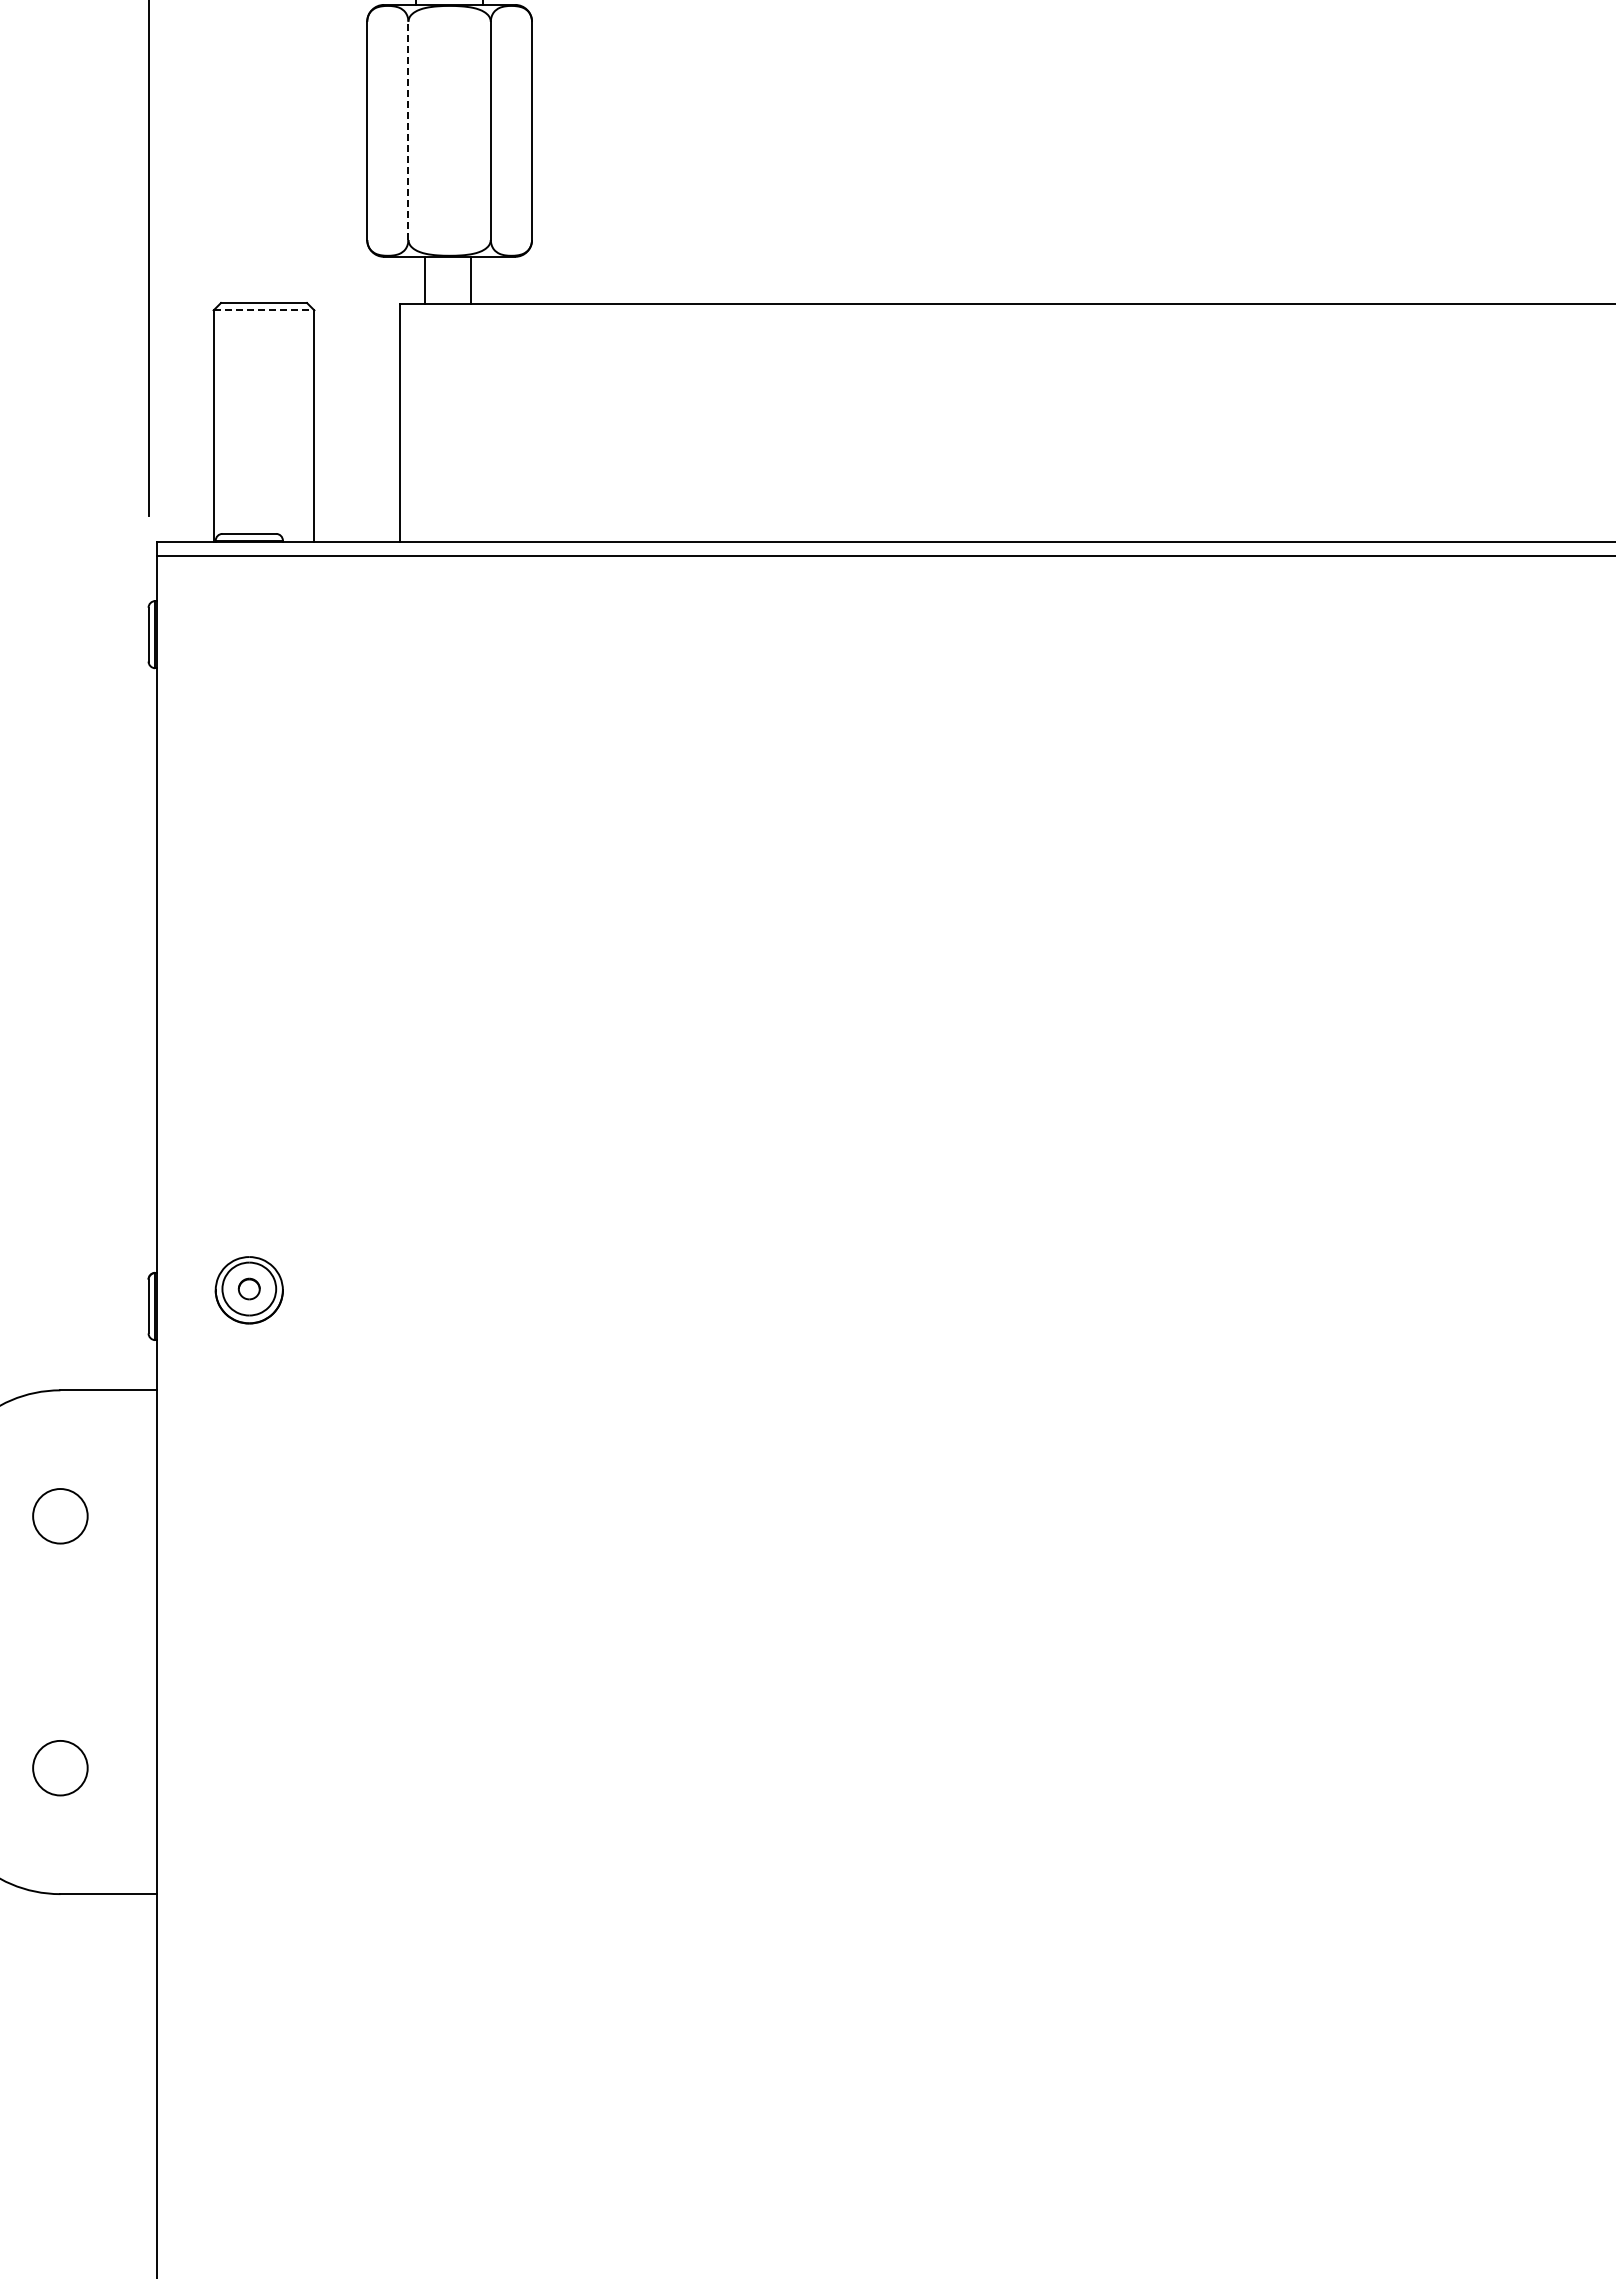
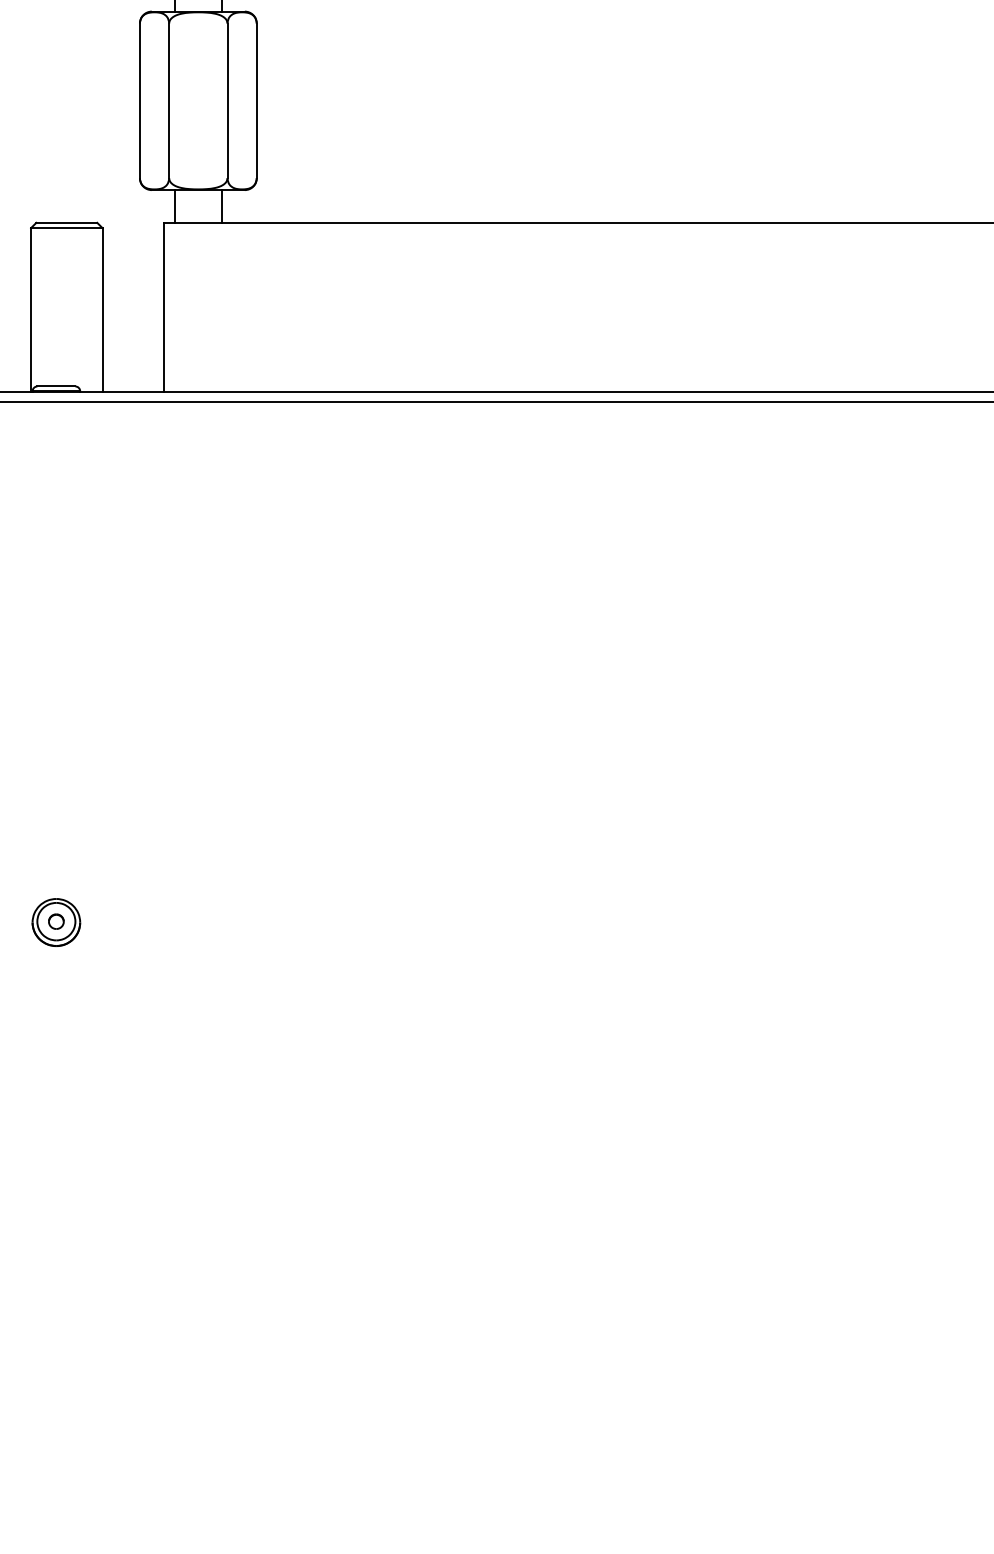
line: (408, 130) -> (169, 100), dashed -> solid
line: (425, 279) -> (222, 206), moved
line: (471, 279) -> (174, 206), moved
line: (264, 310) -> (67, 228), dashed -> solid

